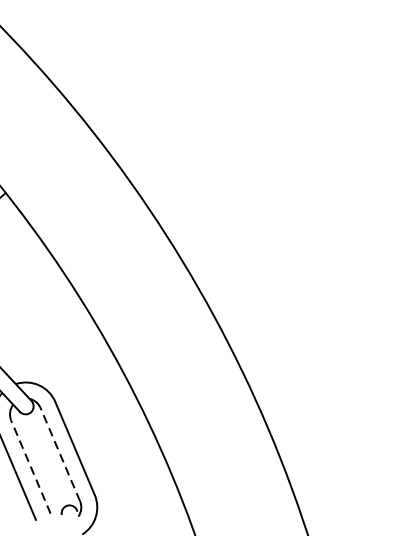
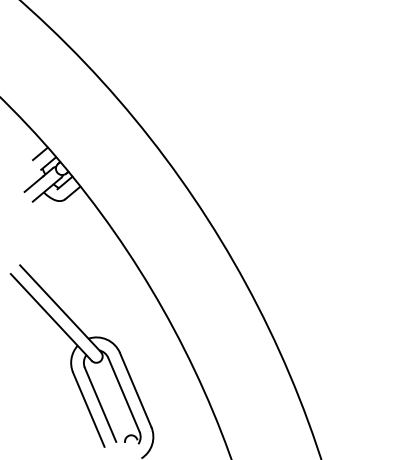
line: (59, 454) -> (123, 394), dashed -> solid
line: (30, 466) -> (100, 404), dashed -> solid

